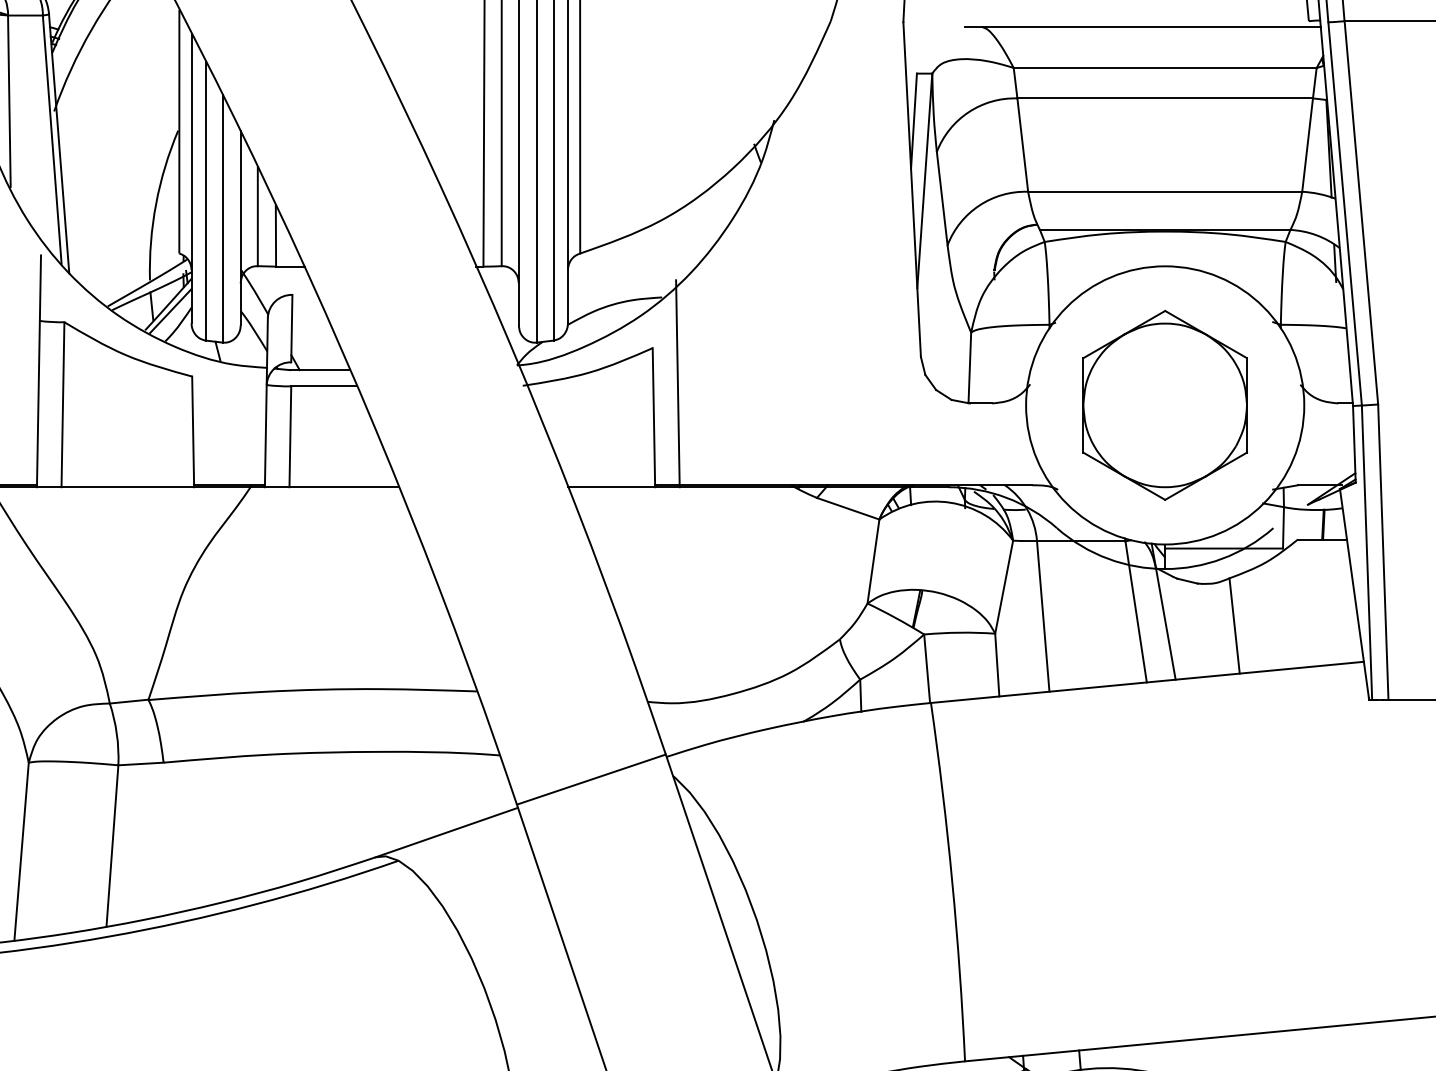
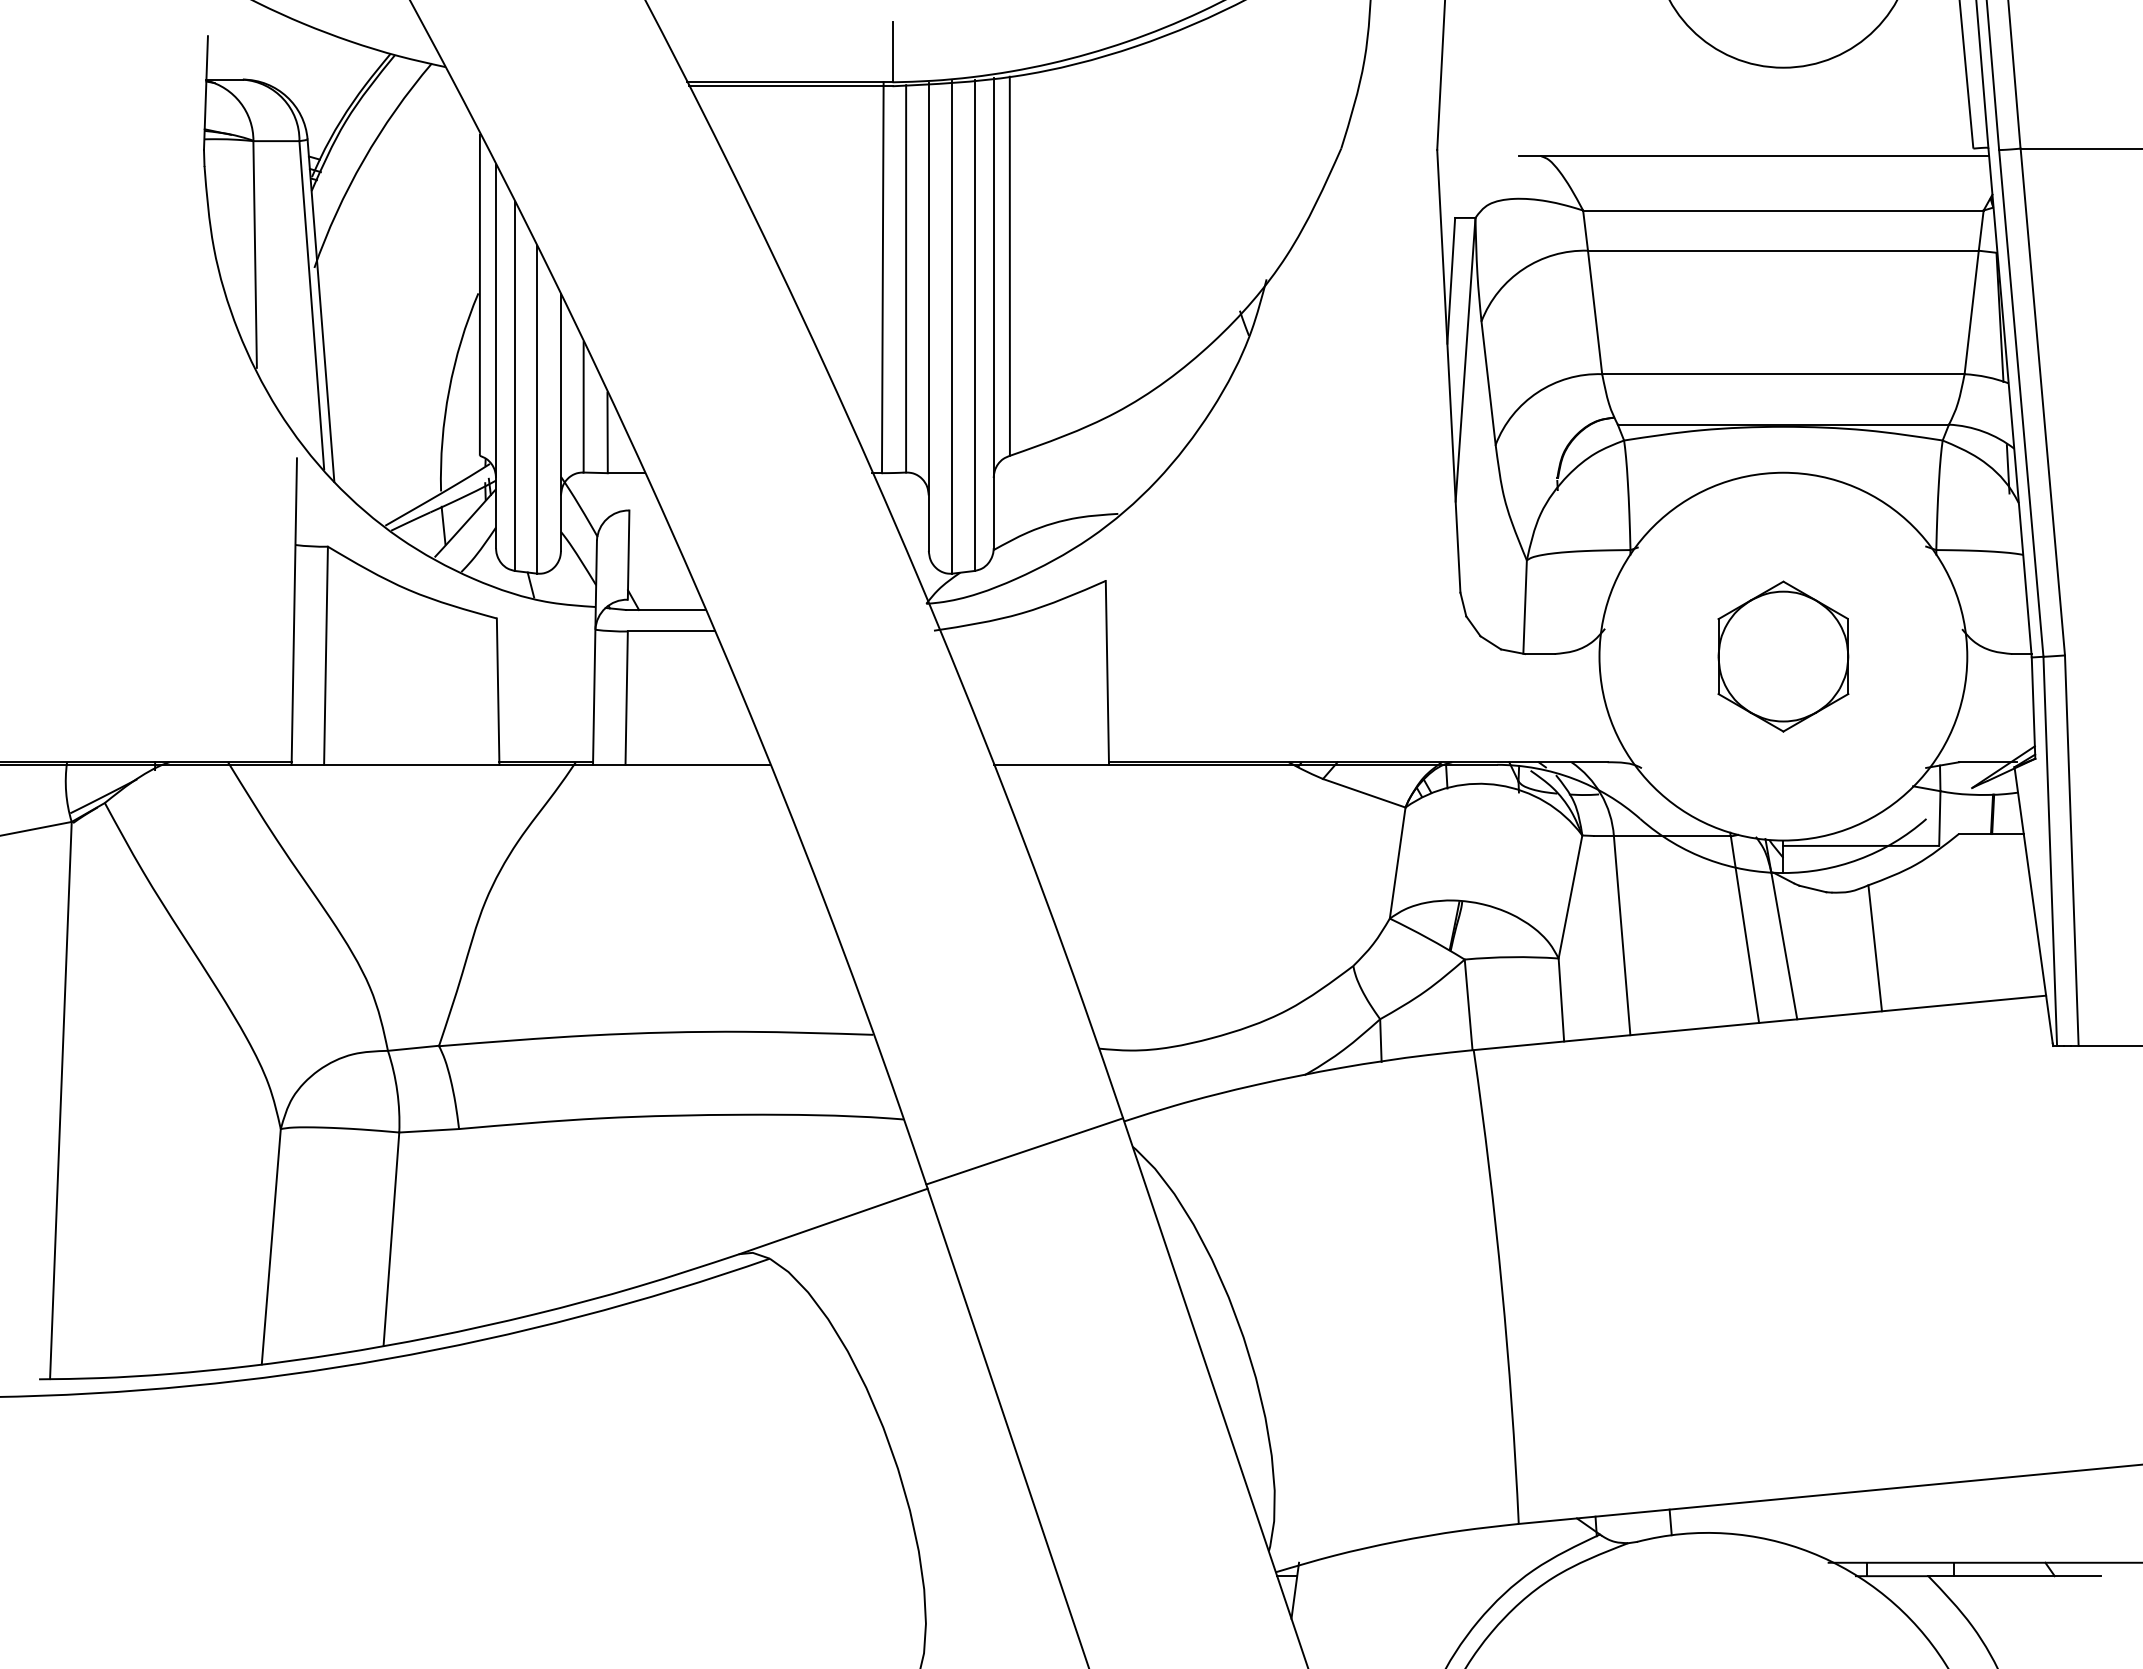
line: (170, 310) -> (468, 531), removed
line: (677, 383) -> (1138, 627), removed
part: (1165, 405) -> (1783, 656), size x0.6

